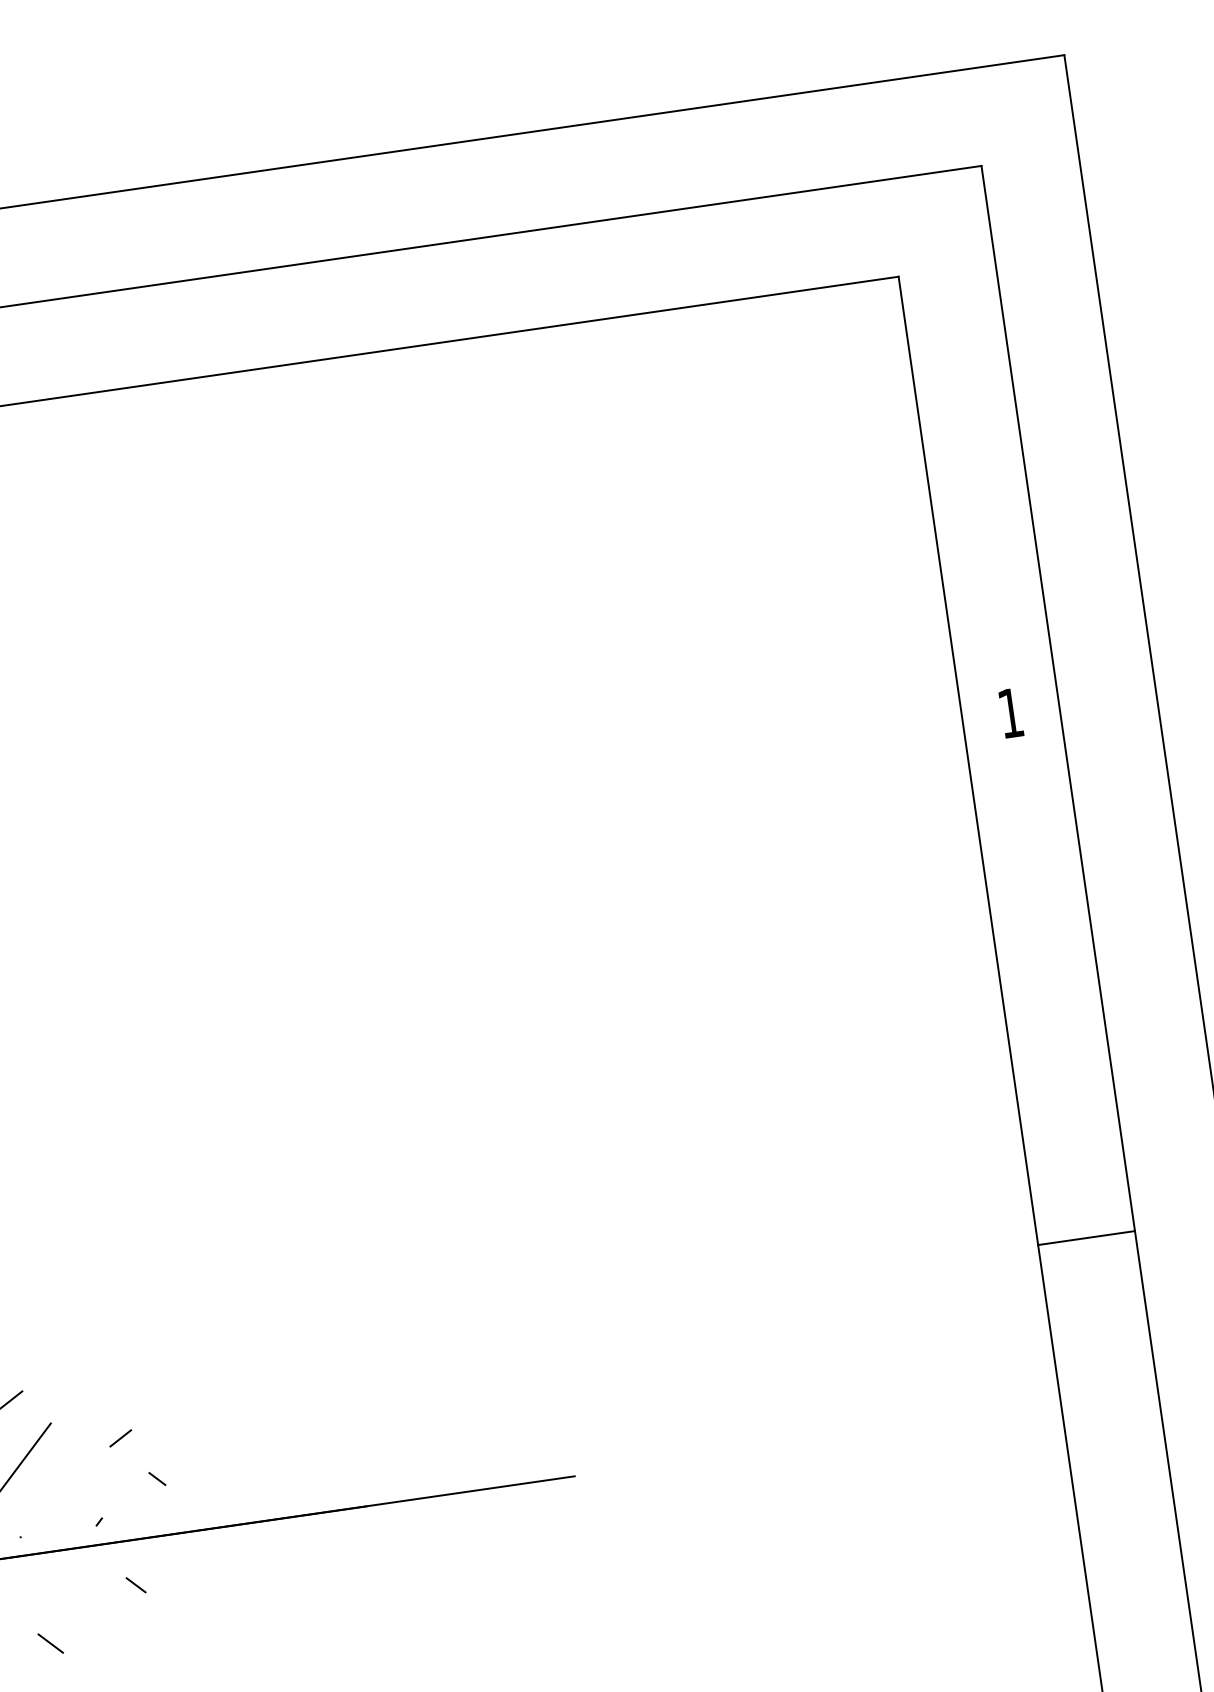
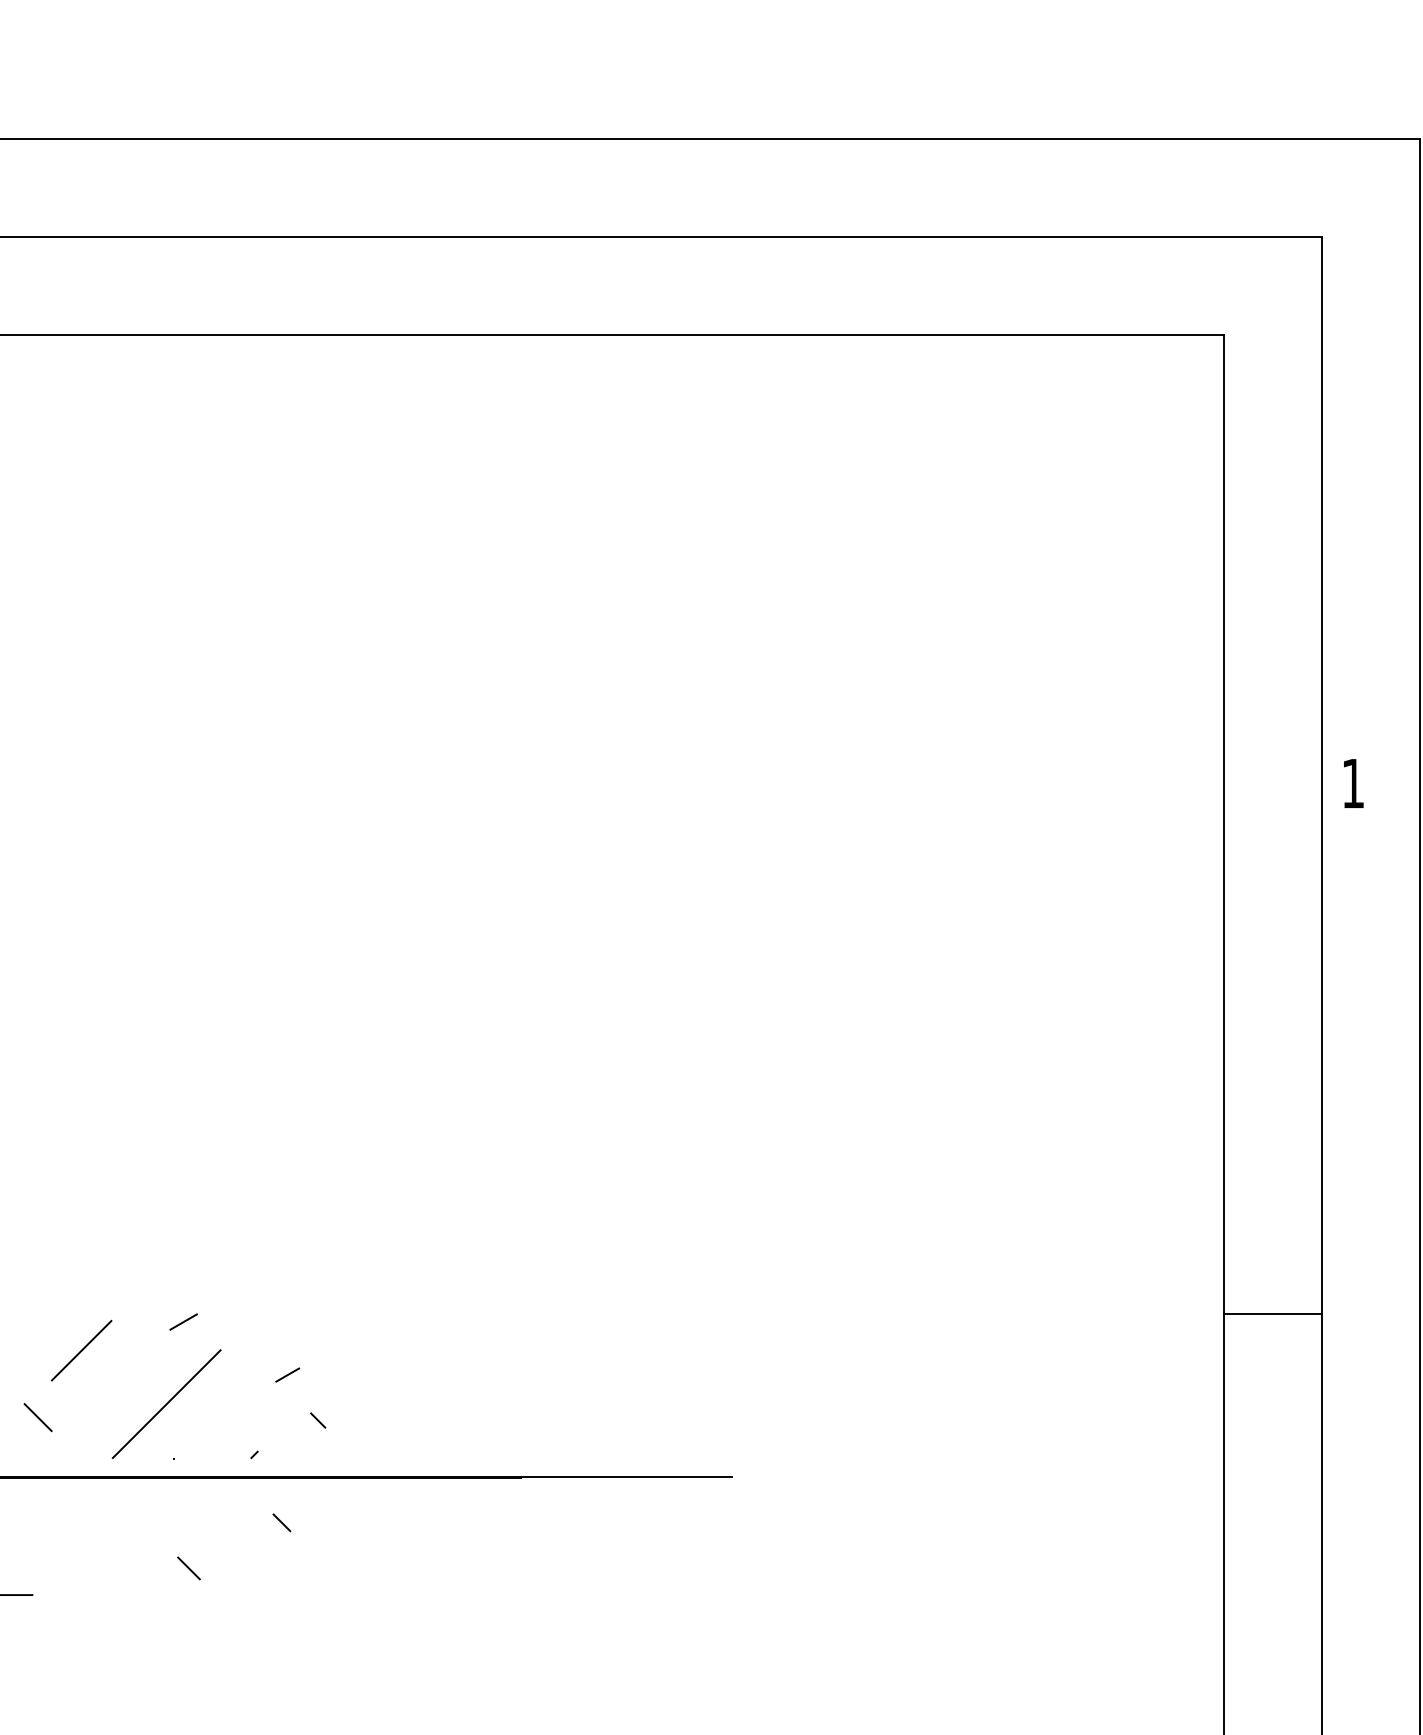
text: (1011, 713) -> (1353, 783), moved

